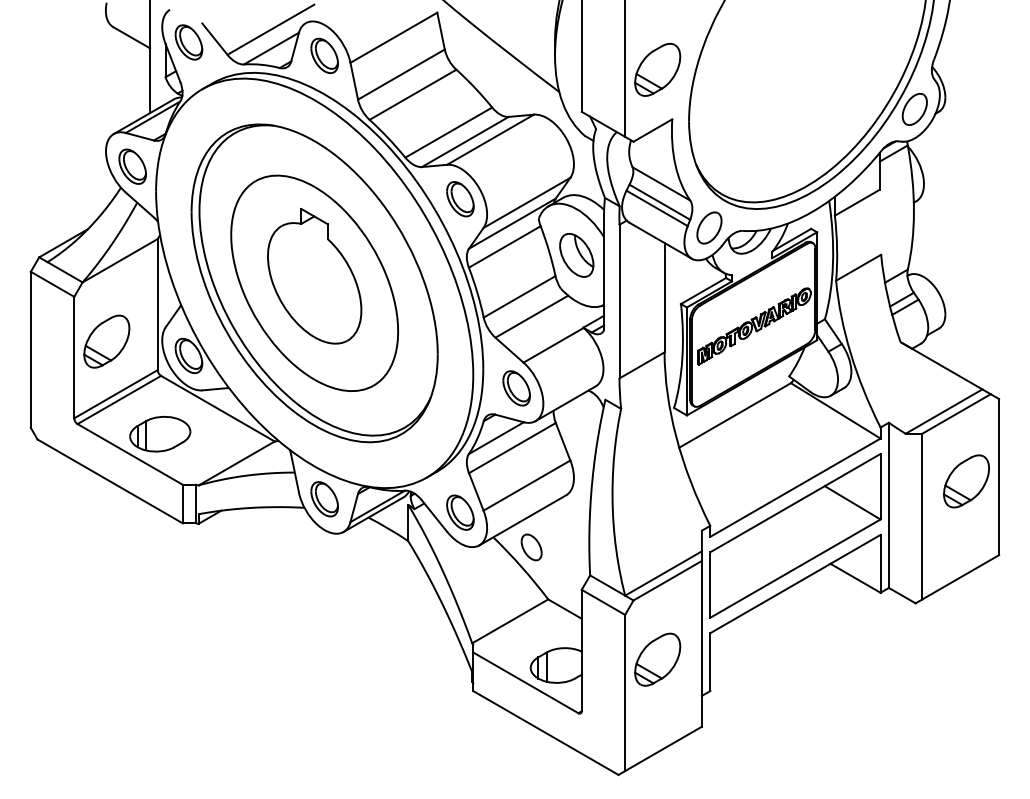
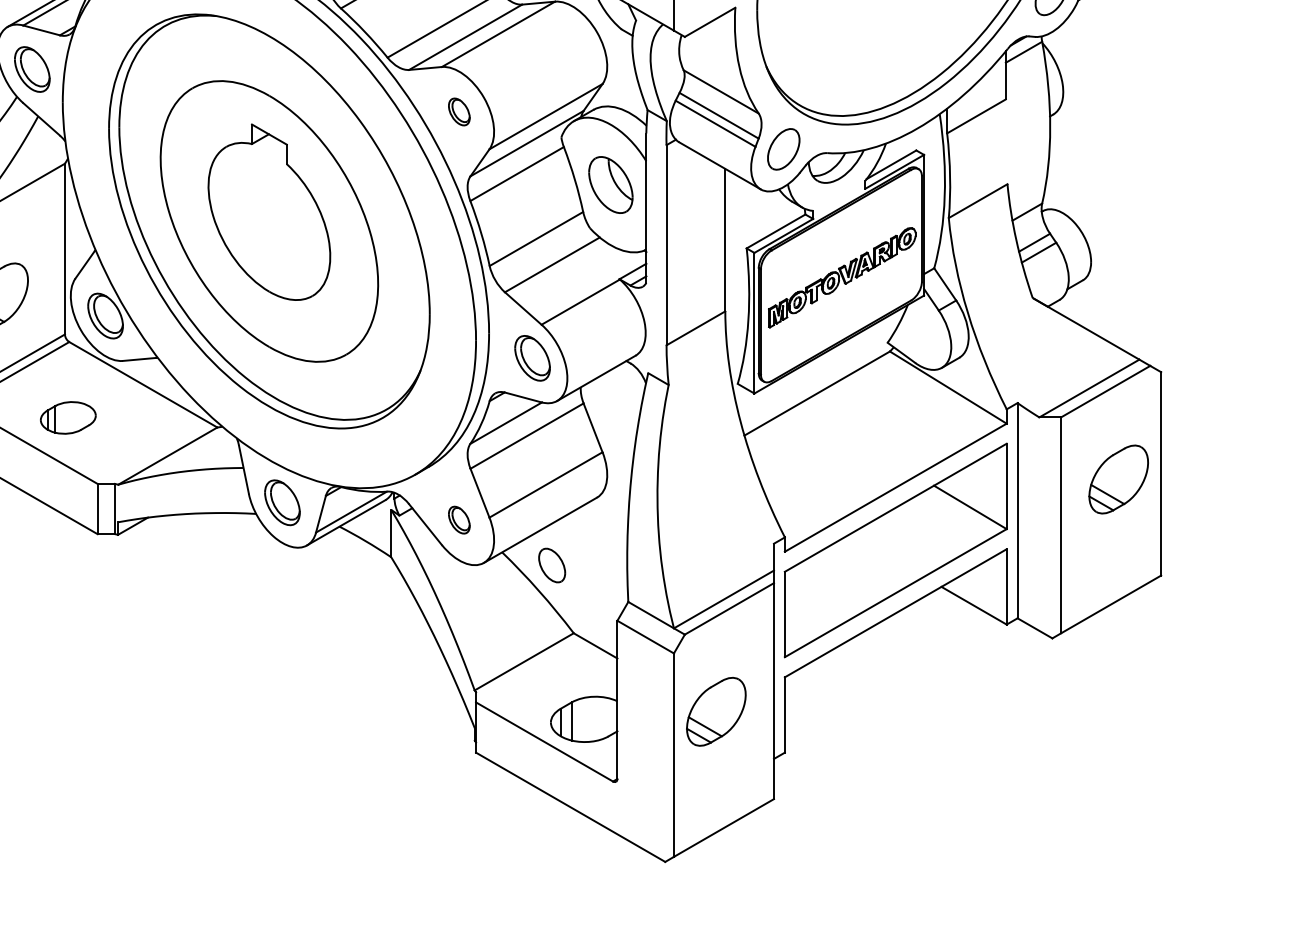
part: (460, 199) -> (459, 112), size x0.6
part: (160, 433) -> (68, 417), size x0.7
part: (460, 512) -> (459, 520), size x0.6

